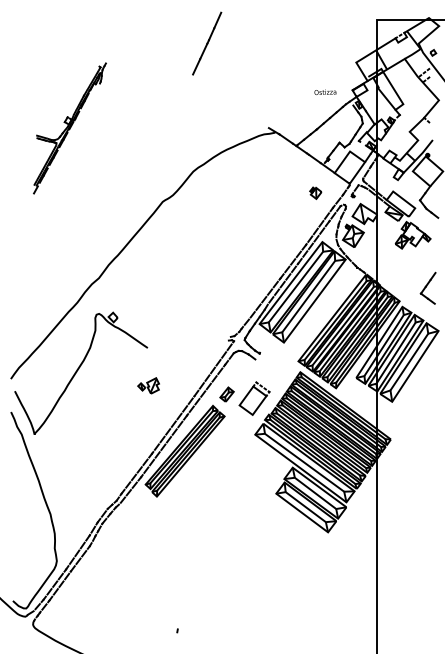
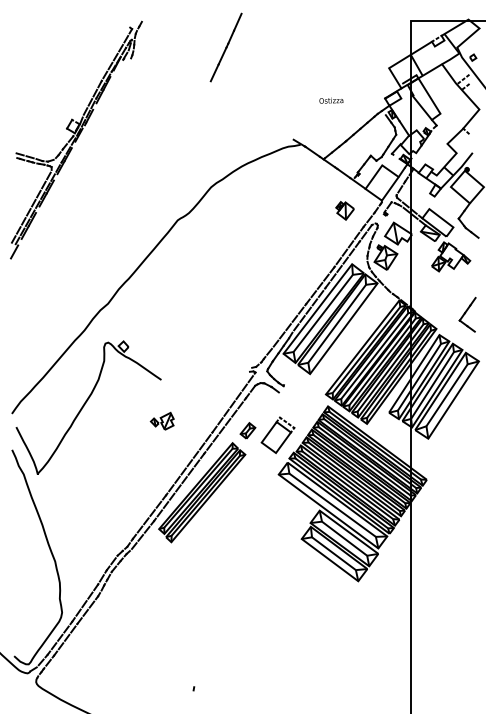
text: (325, 91) -> (331, 99), moved
part: (69, 128) -> (75, 140), size x1.67
part: (315, 193) -> (344, 211), size x1.43

